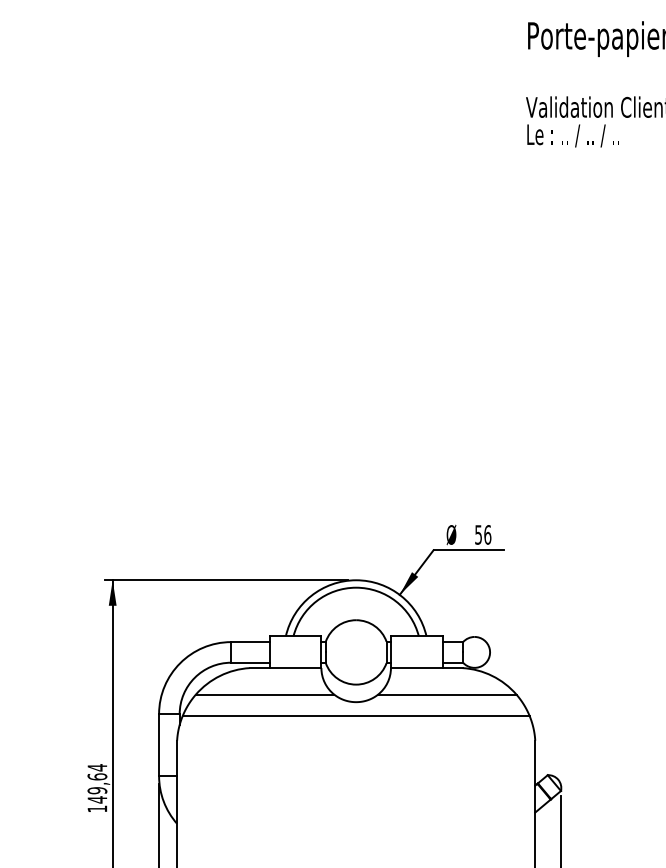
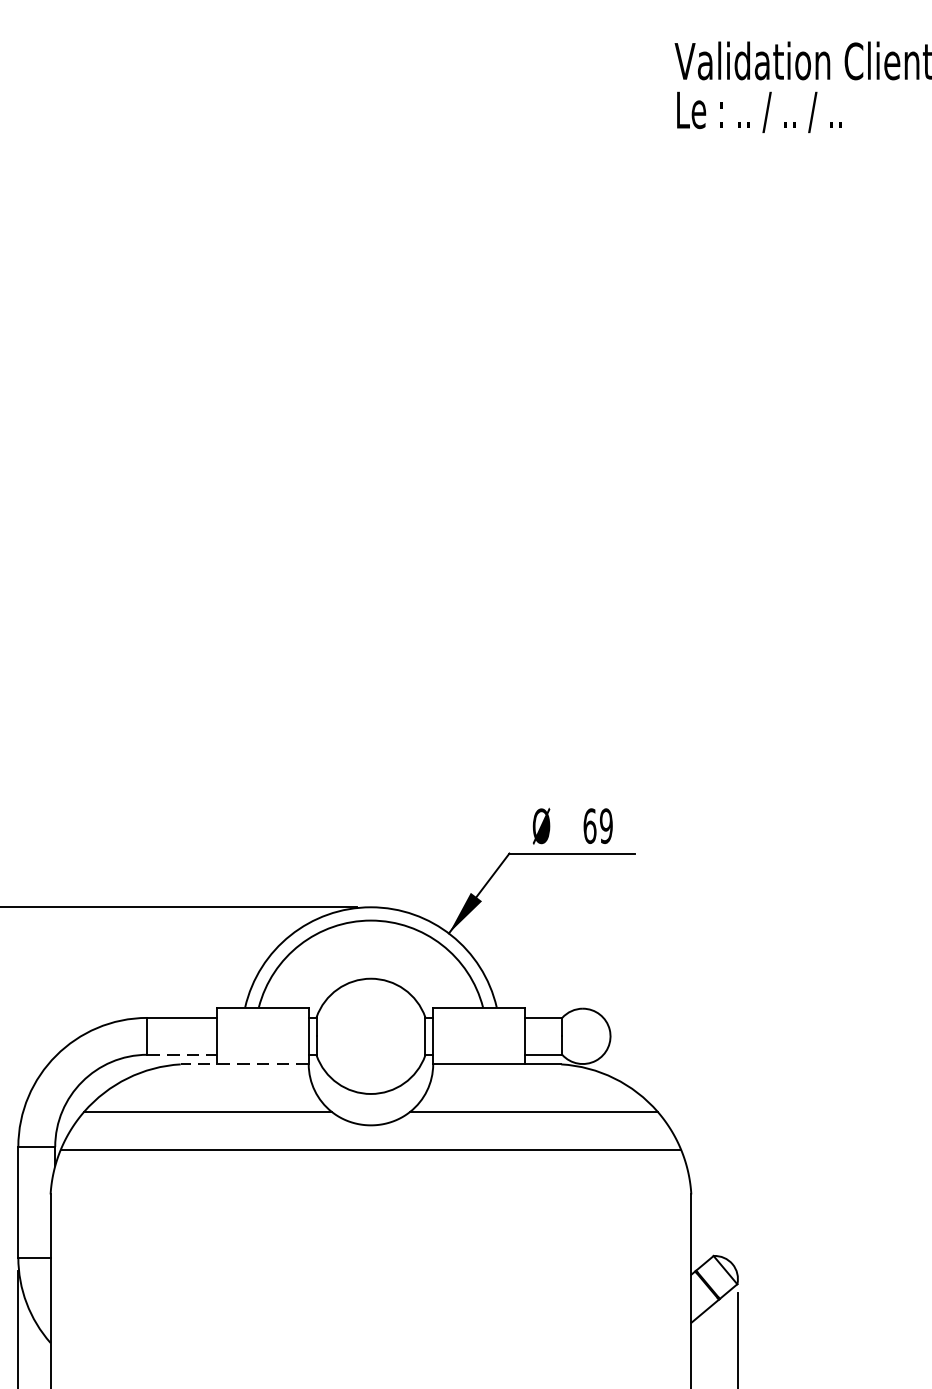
text: (483, 534) -> (598, 825), 56 -> 69
line: (251, 662) -> (183, 1054), solid -> dashed
line: (285, 668) -> (244, 1065), solid -> dashed

